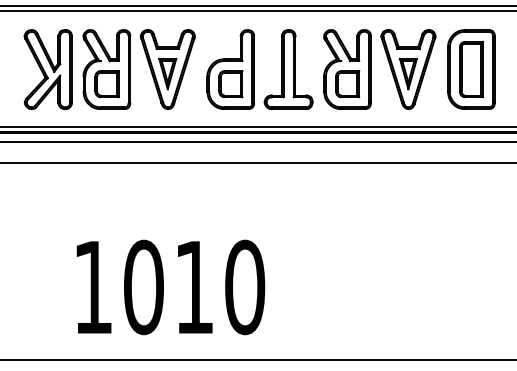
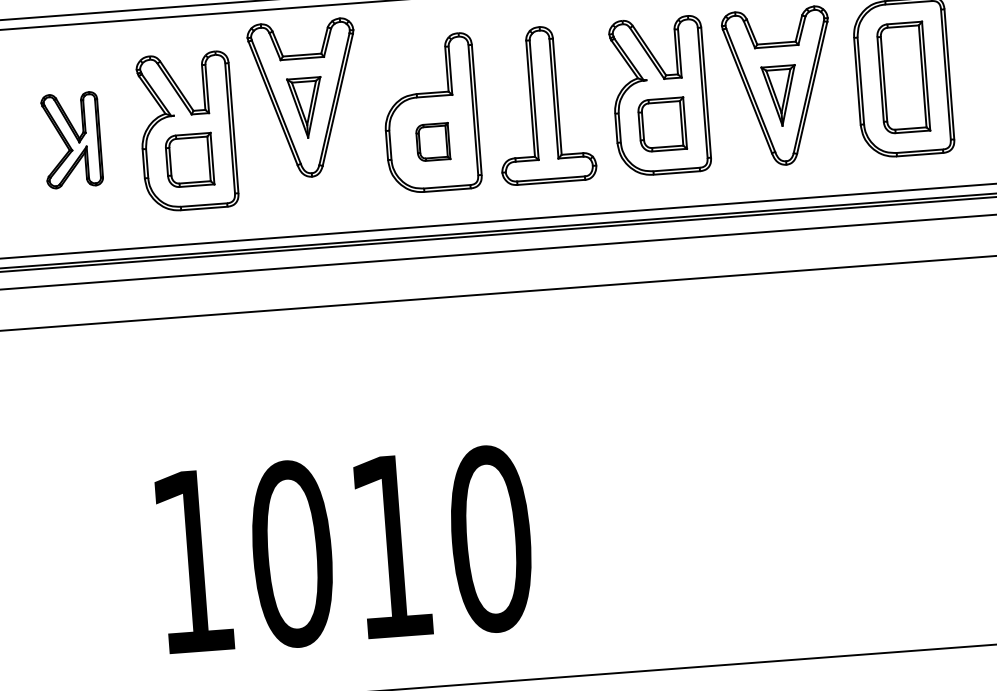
part: (47, 69) -> (70, 140), size x0.6
part: (167, 69) -> (304, 99), moved
part: (230, 84) -> (432, 142), size x0.7

